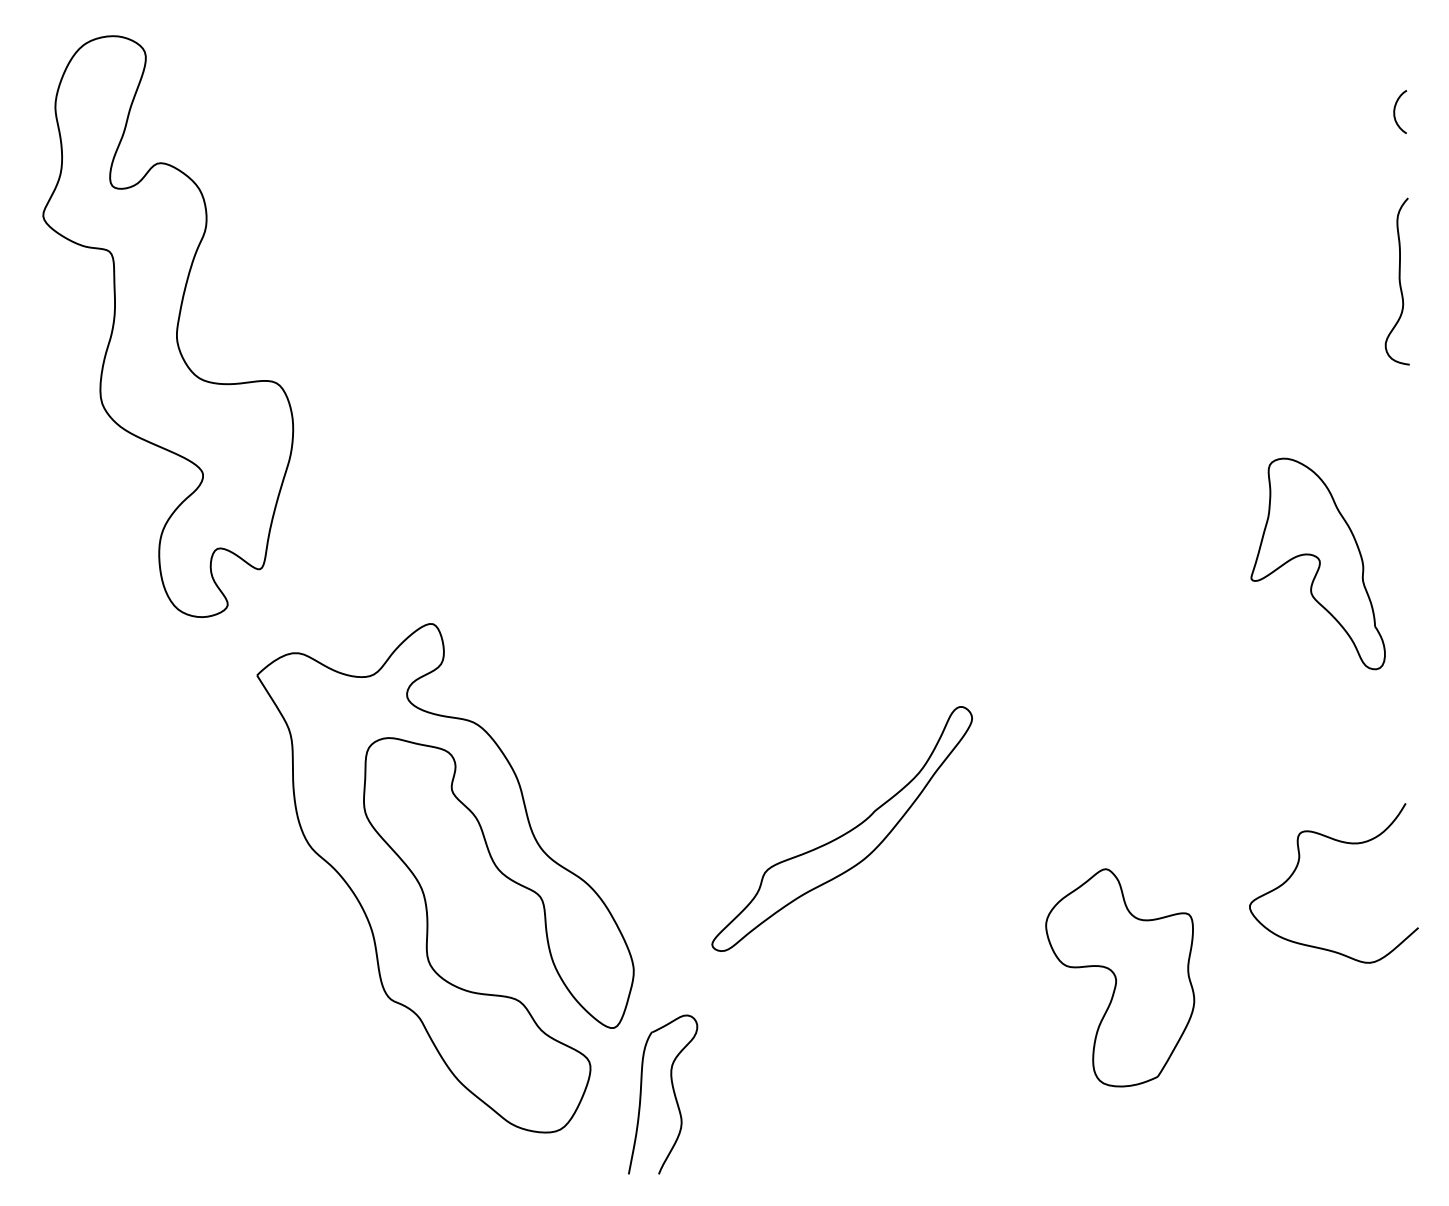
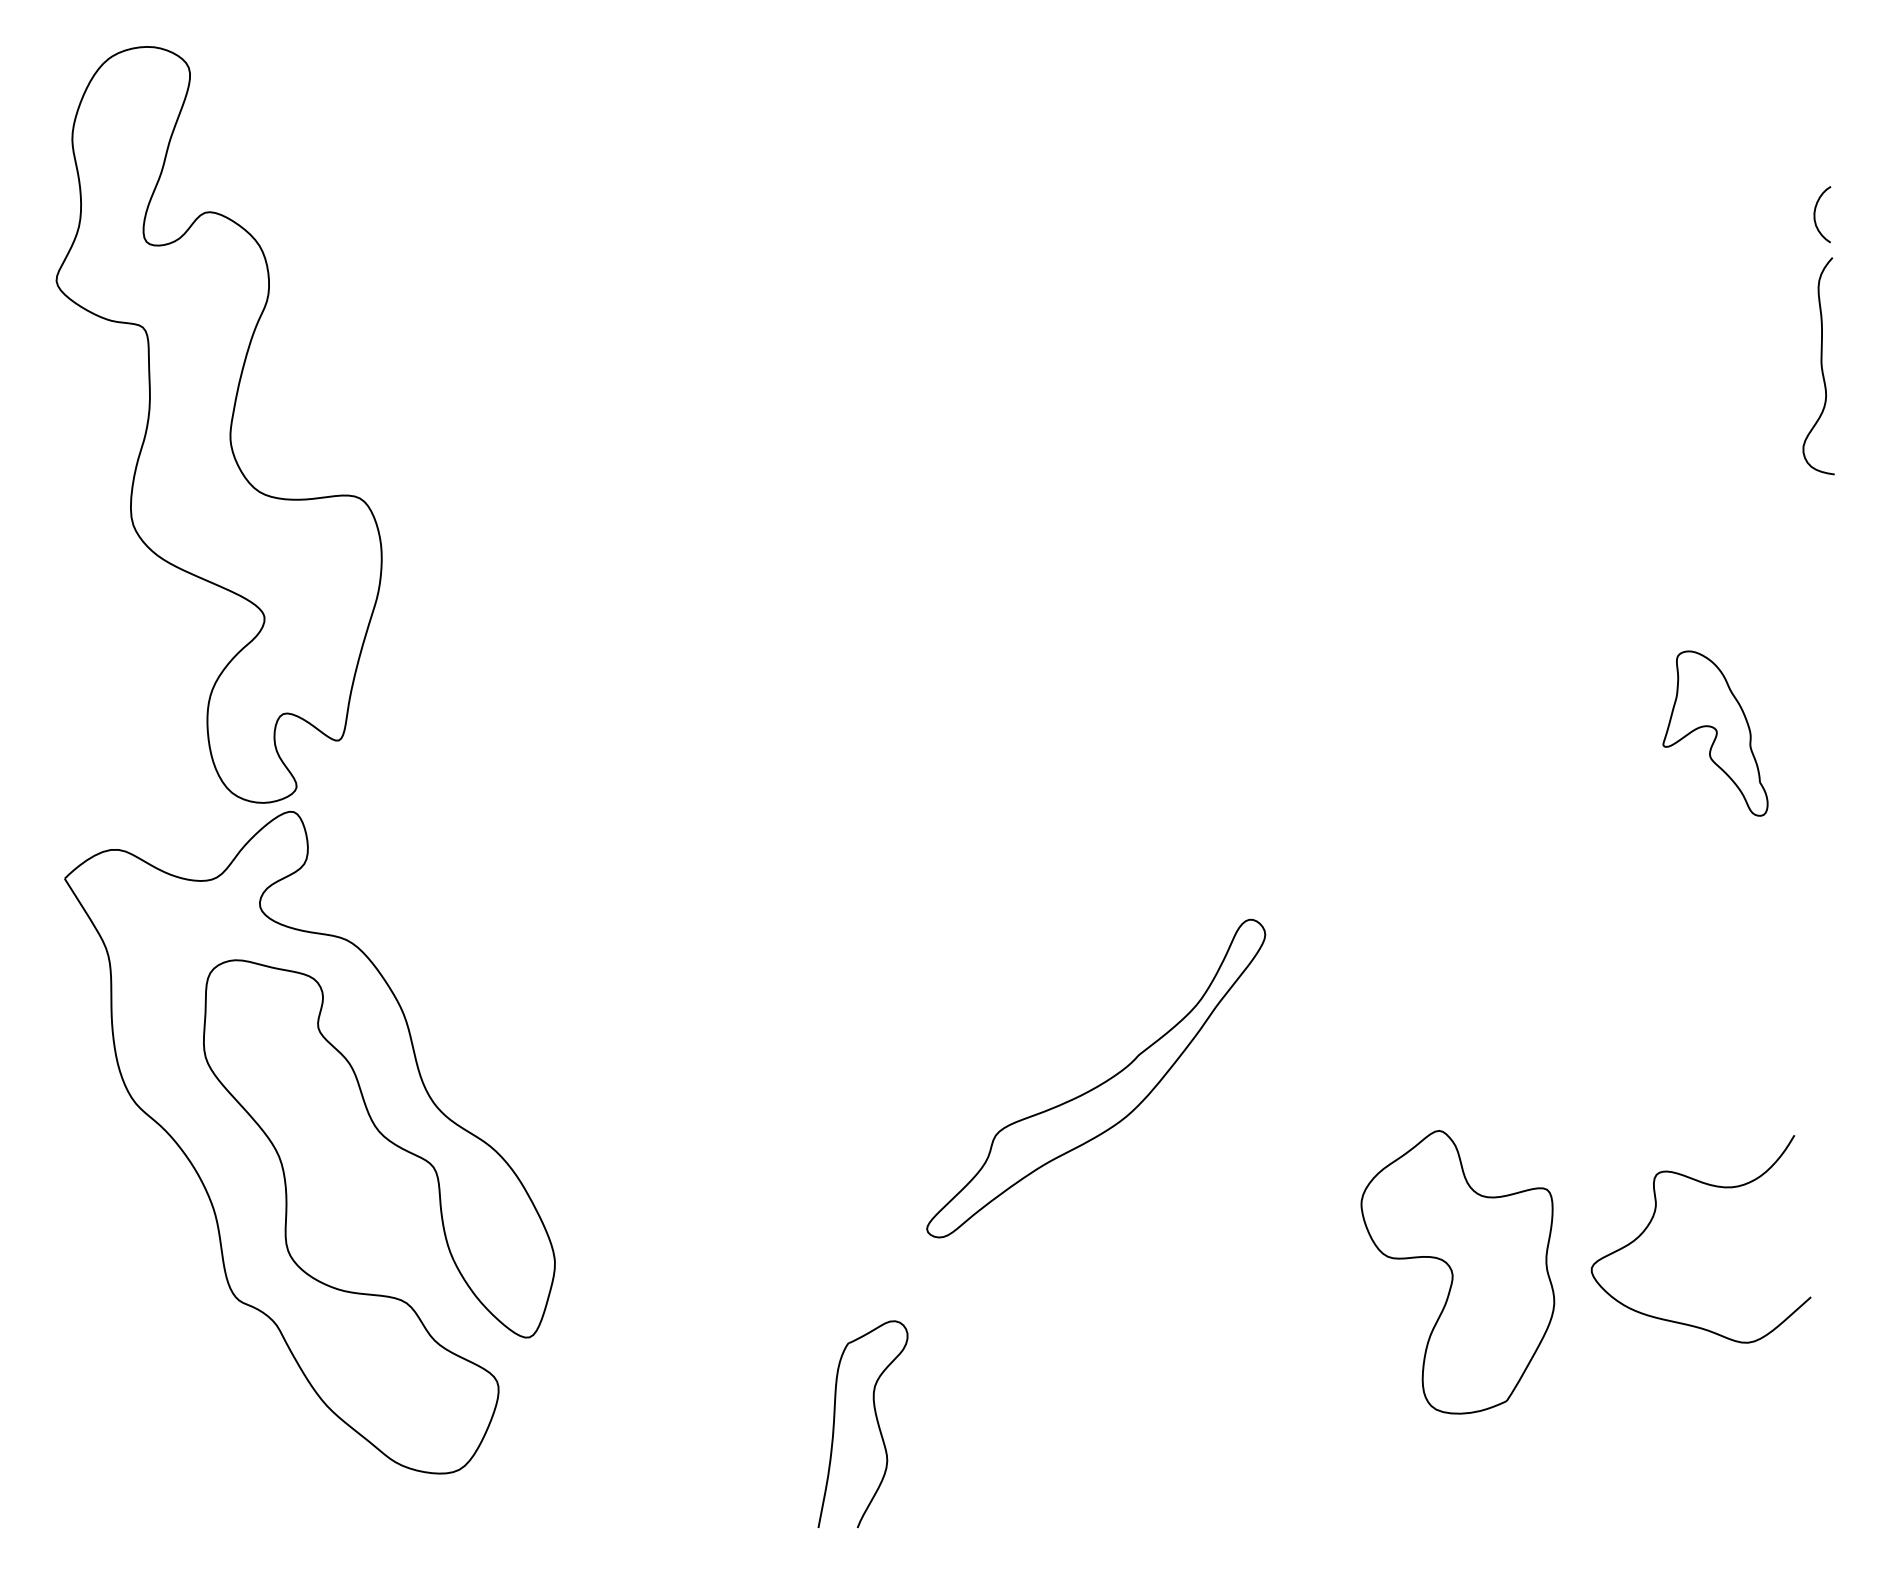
curve: (1395, 111) -> (1815, 214), moved
part: (1318, 563) -> (1715, 733), size x0.6
curve: (1298, 865) -> (1654, 1216), moved
part: (422, 887) -> (279, 1154), moved

